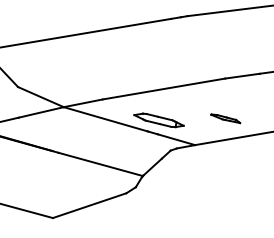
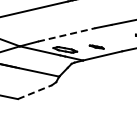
line: (165, 88) -> (67, 34), solid -> dashed
line: (90, 206) -> (35, 92), solid -> dashed

